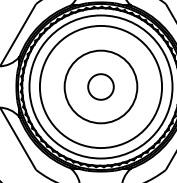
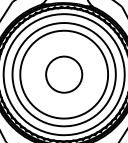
circle: (100, 86) -> (63, 74), size x1.43
circle: (100, 86) -> (63, 74), size x1.67

